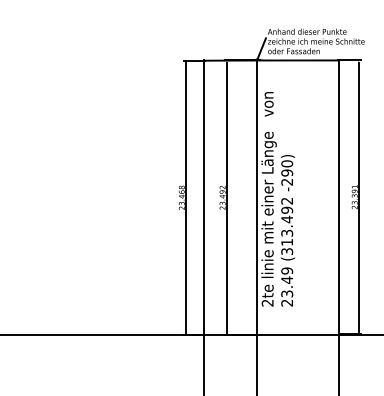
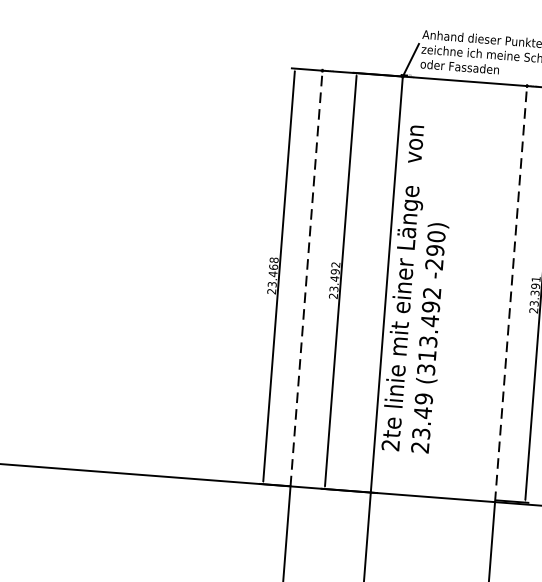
line: (204, 197) -> (307, 278), solid -> dashed
line: (339, 197) -> (511, 293), solid -> dashed

